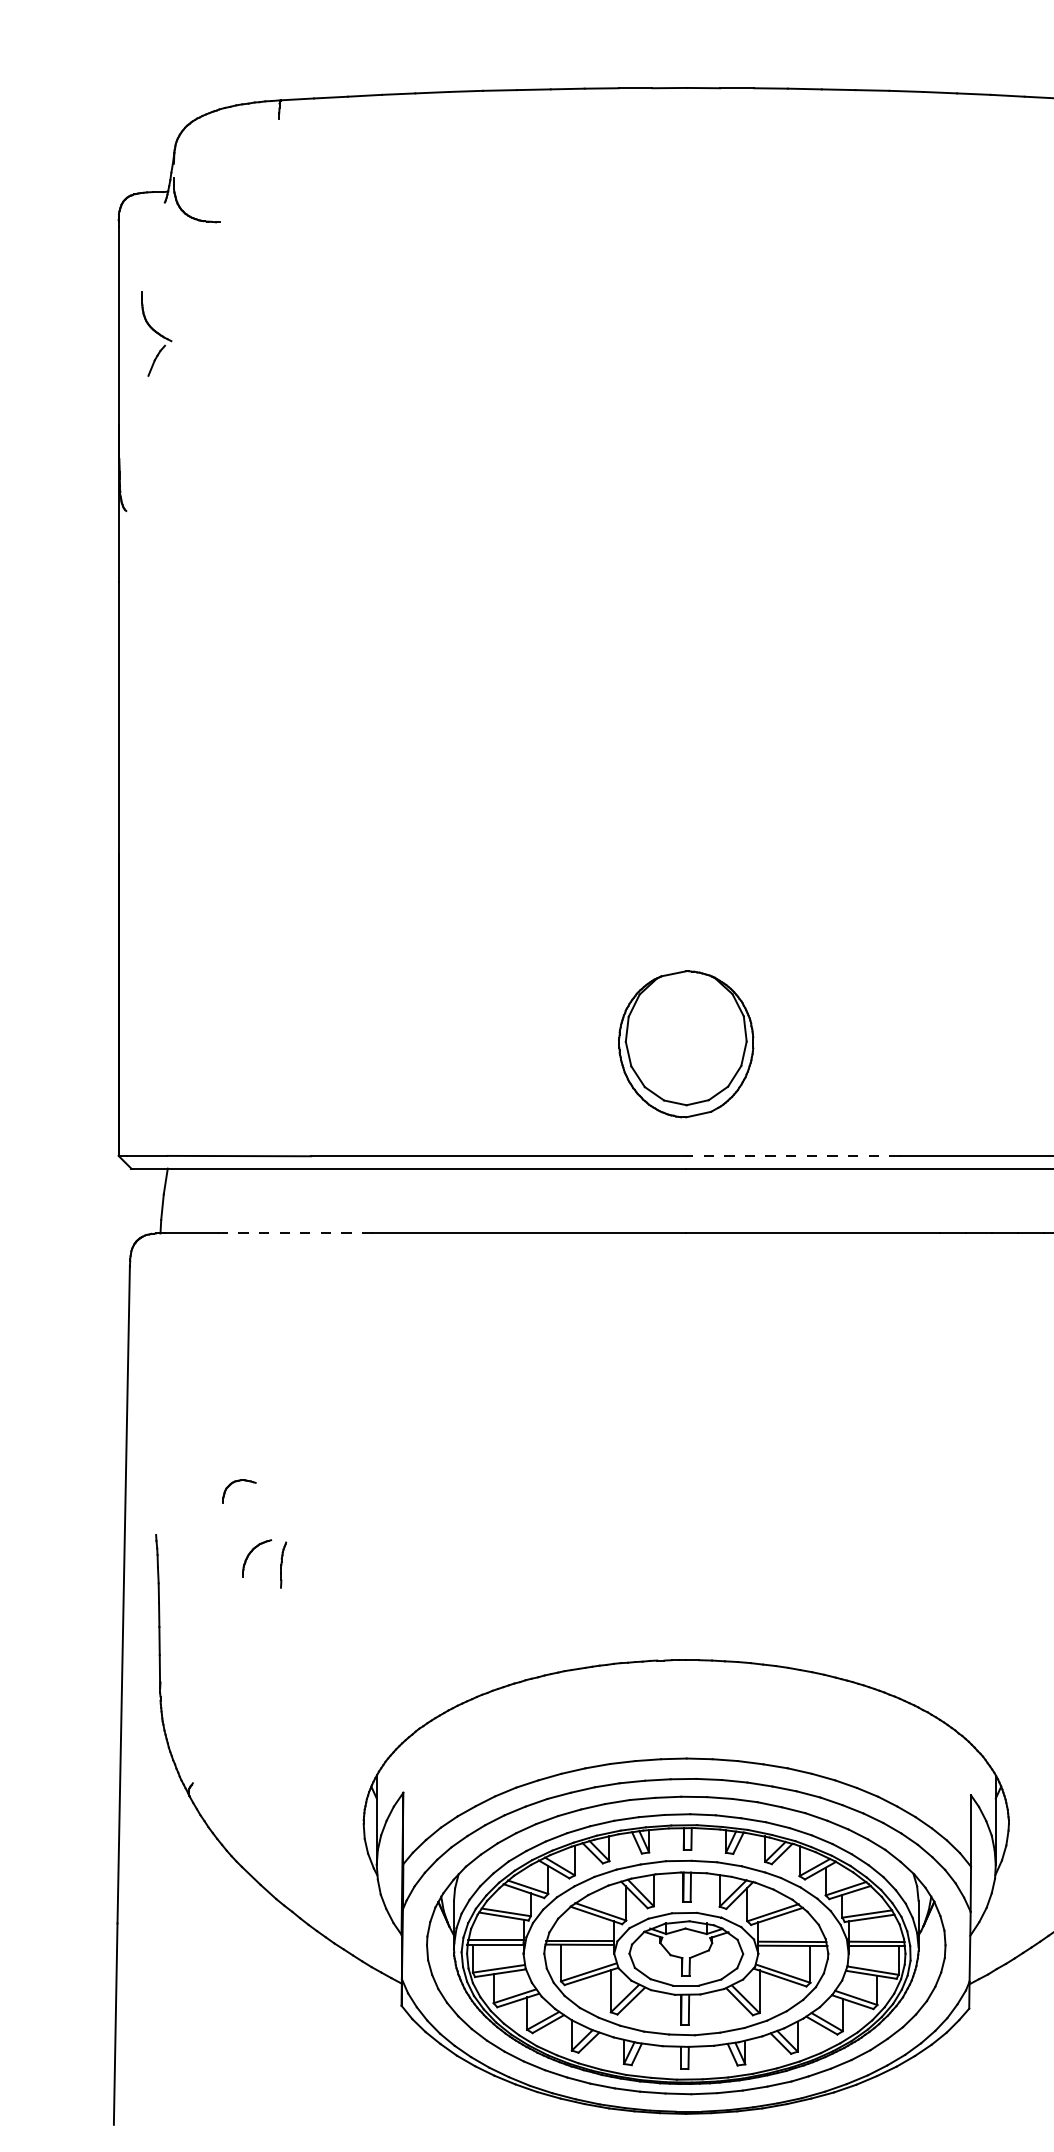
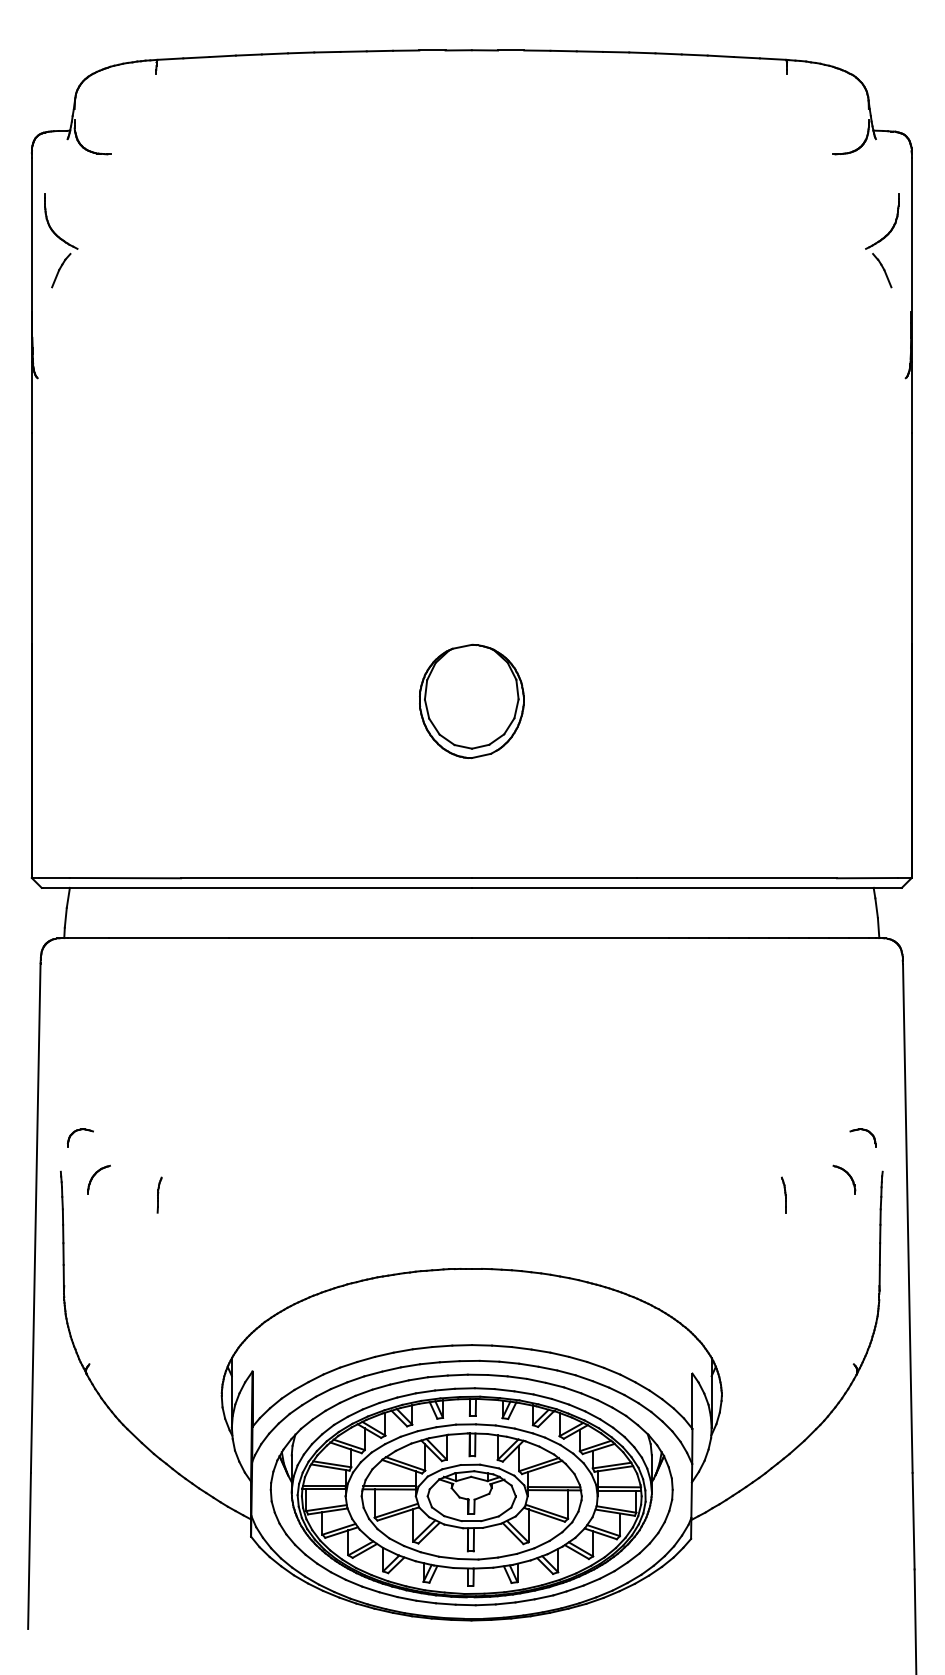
part: (156, 333) -> (61, 240), size x1.43
part: (685, 1043) -> (471, 700), moved
line: (793, 1156) -> (554, 878), dashed -> solid
line: (294, 1233) -> (168, 938), dashed -> solid
part: (235, 1482) -> (77, 1131), moved
part: (256, 1557) -> (98, 1179), moved

